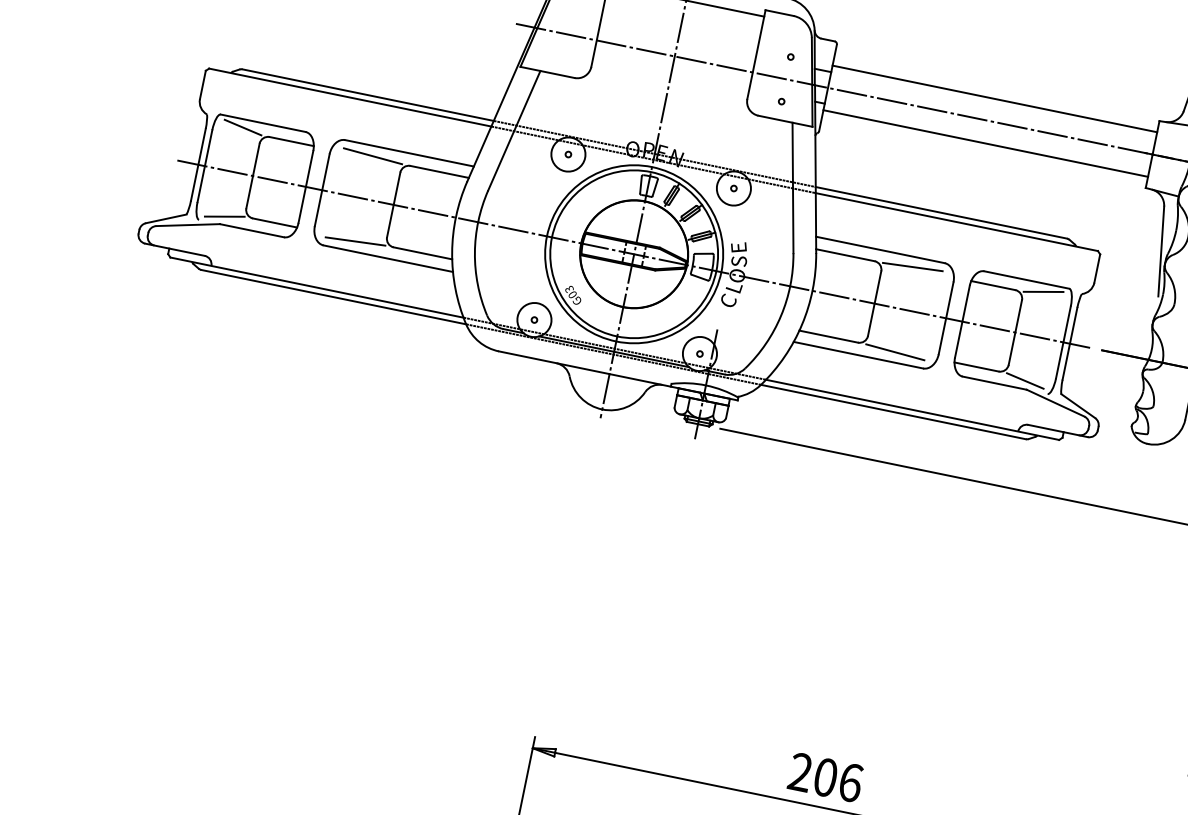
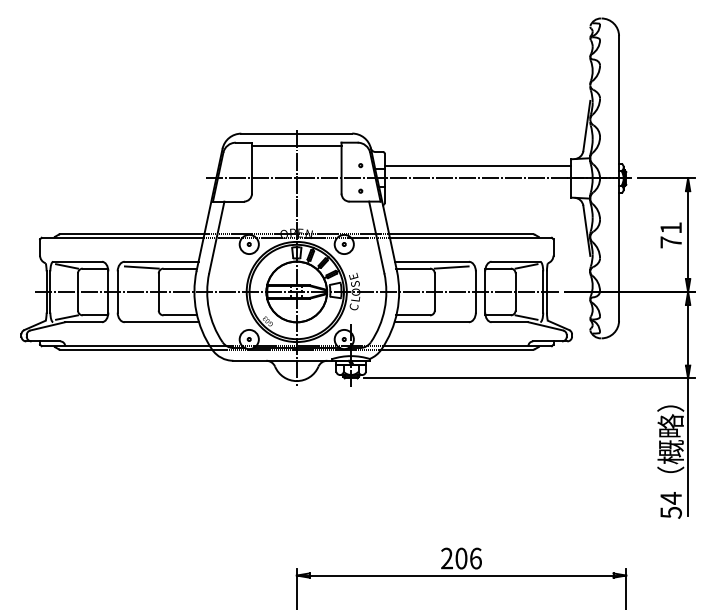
line: (984, 143) -> (477, 191), removed
line: (354, 241) -> (141, 316), removed
line: (894, 352) -> (451, 316), removed

